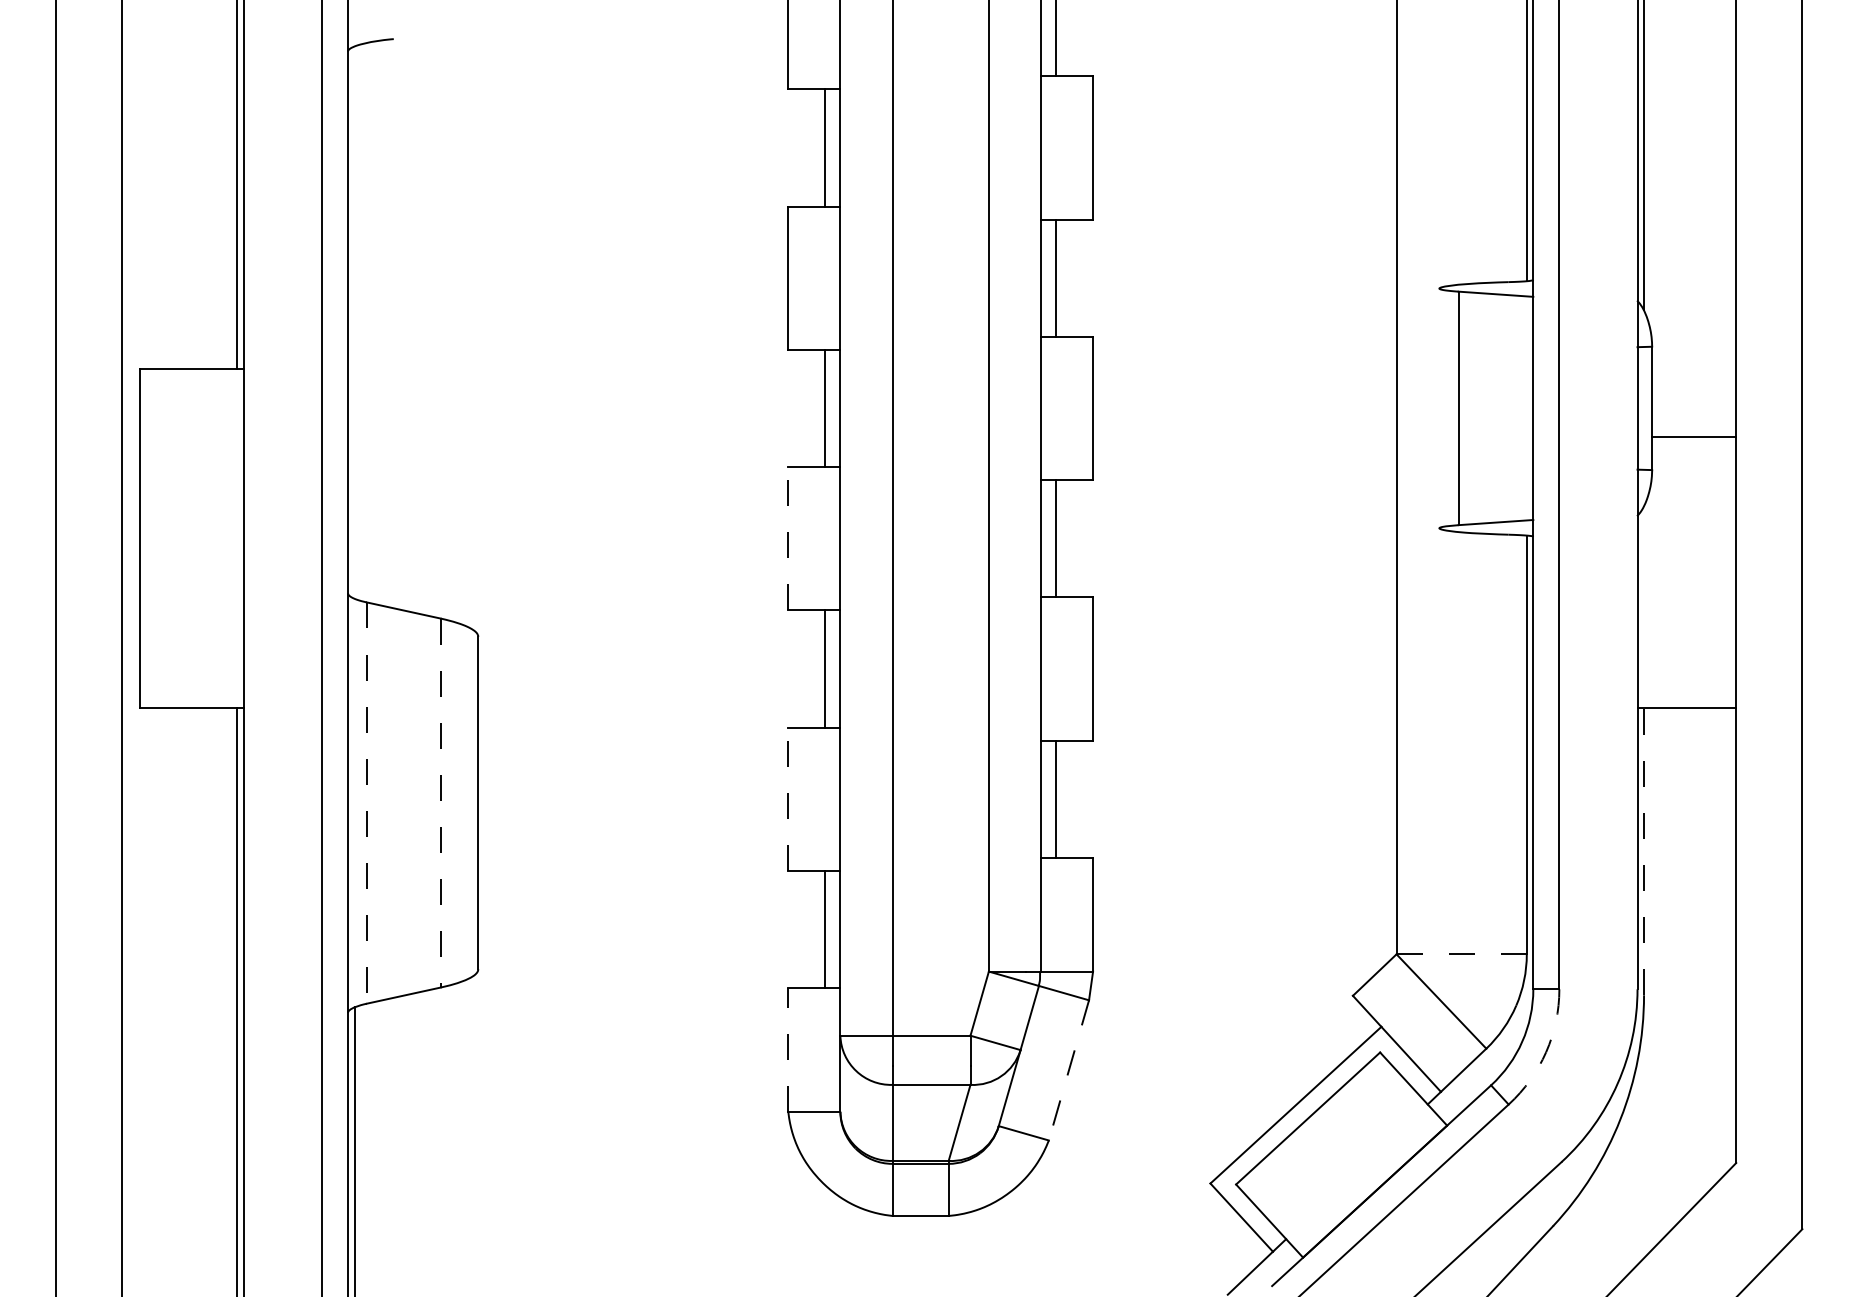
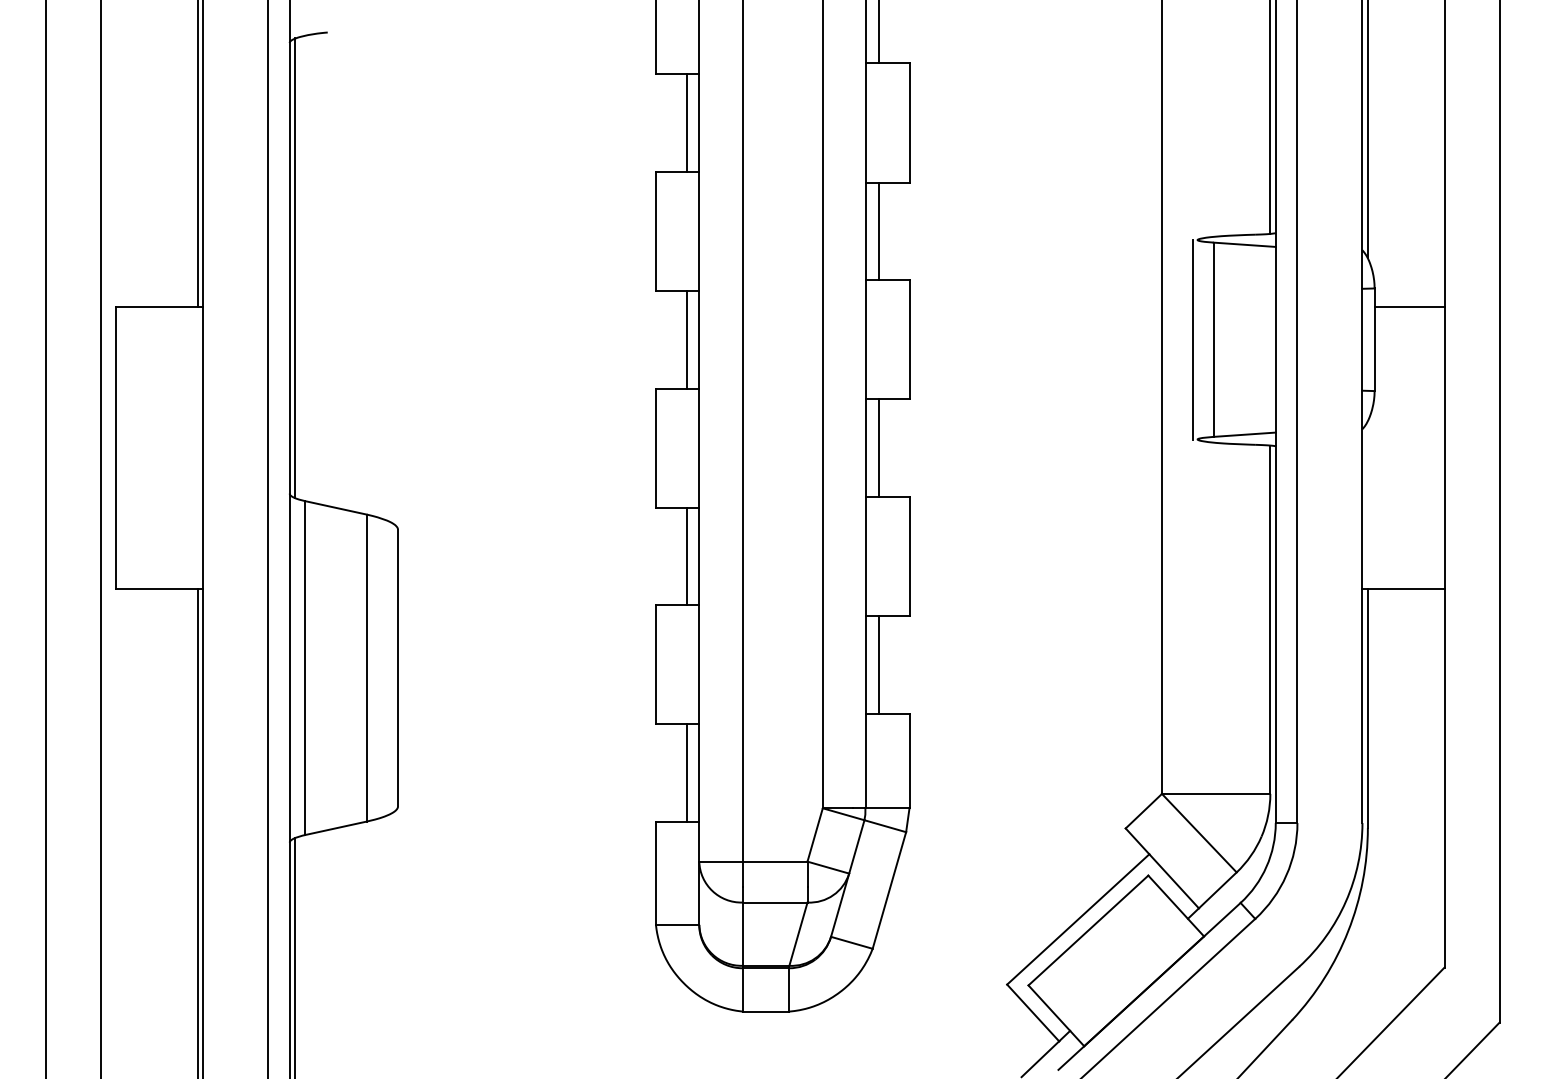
line: (355, 322) -> (295, 268), added
line: (1434, 408) -> (1193, 339), added
line: (1694, 436) -> (1409, 307), moved
line: (787, 539) -> (655, 448), dashed -> solid
line: (787, 798) -> (655, 664), dashed -> solid
line: (367, 803) -> (305, 668), dashed -> solid
line: (440, 803) -> (366, 668), dashed -> solid
line: (1643, 850) -> (1367, 707), dashed -> solid
line: (1462, 953) -> (1216, 793), dashed -> solid
line: (787, 1048) -> (655, 872), dashed -> solid
arc: (1546, 1052) -> (1286, 875), dashed -> solid
line: (1069, 1070) -> (889, 890), dashed -> solid

